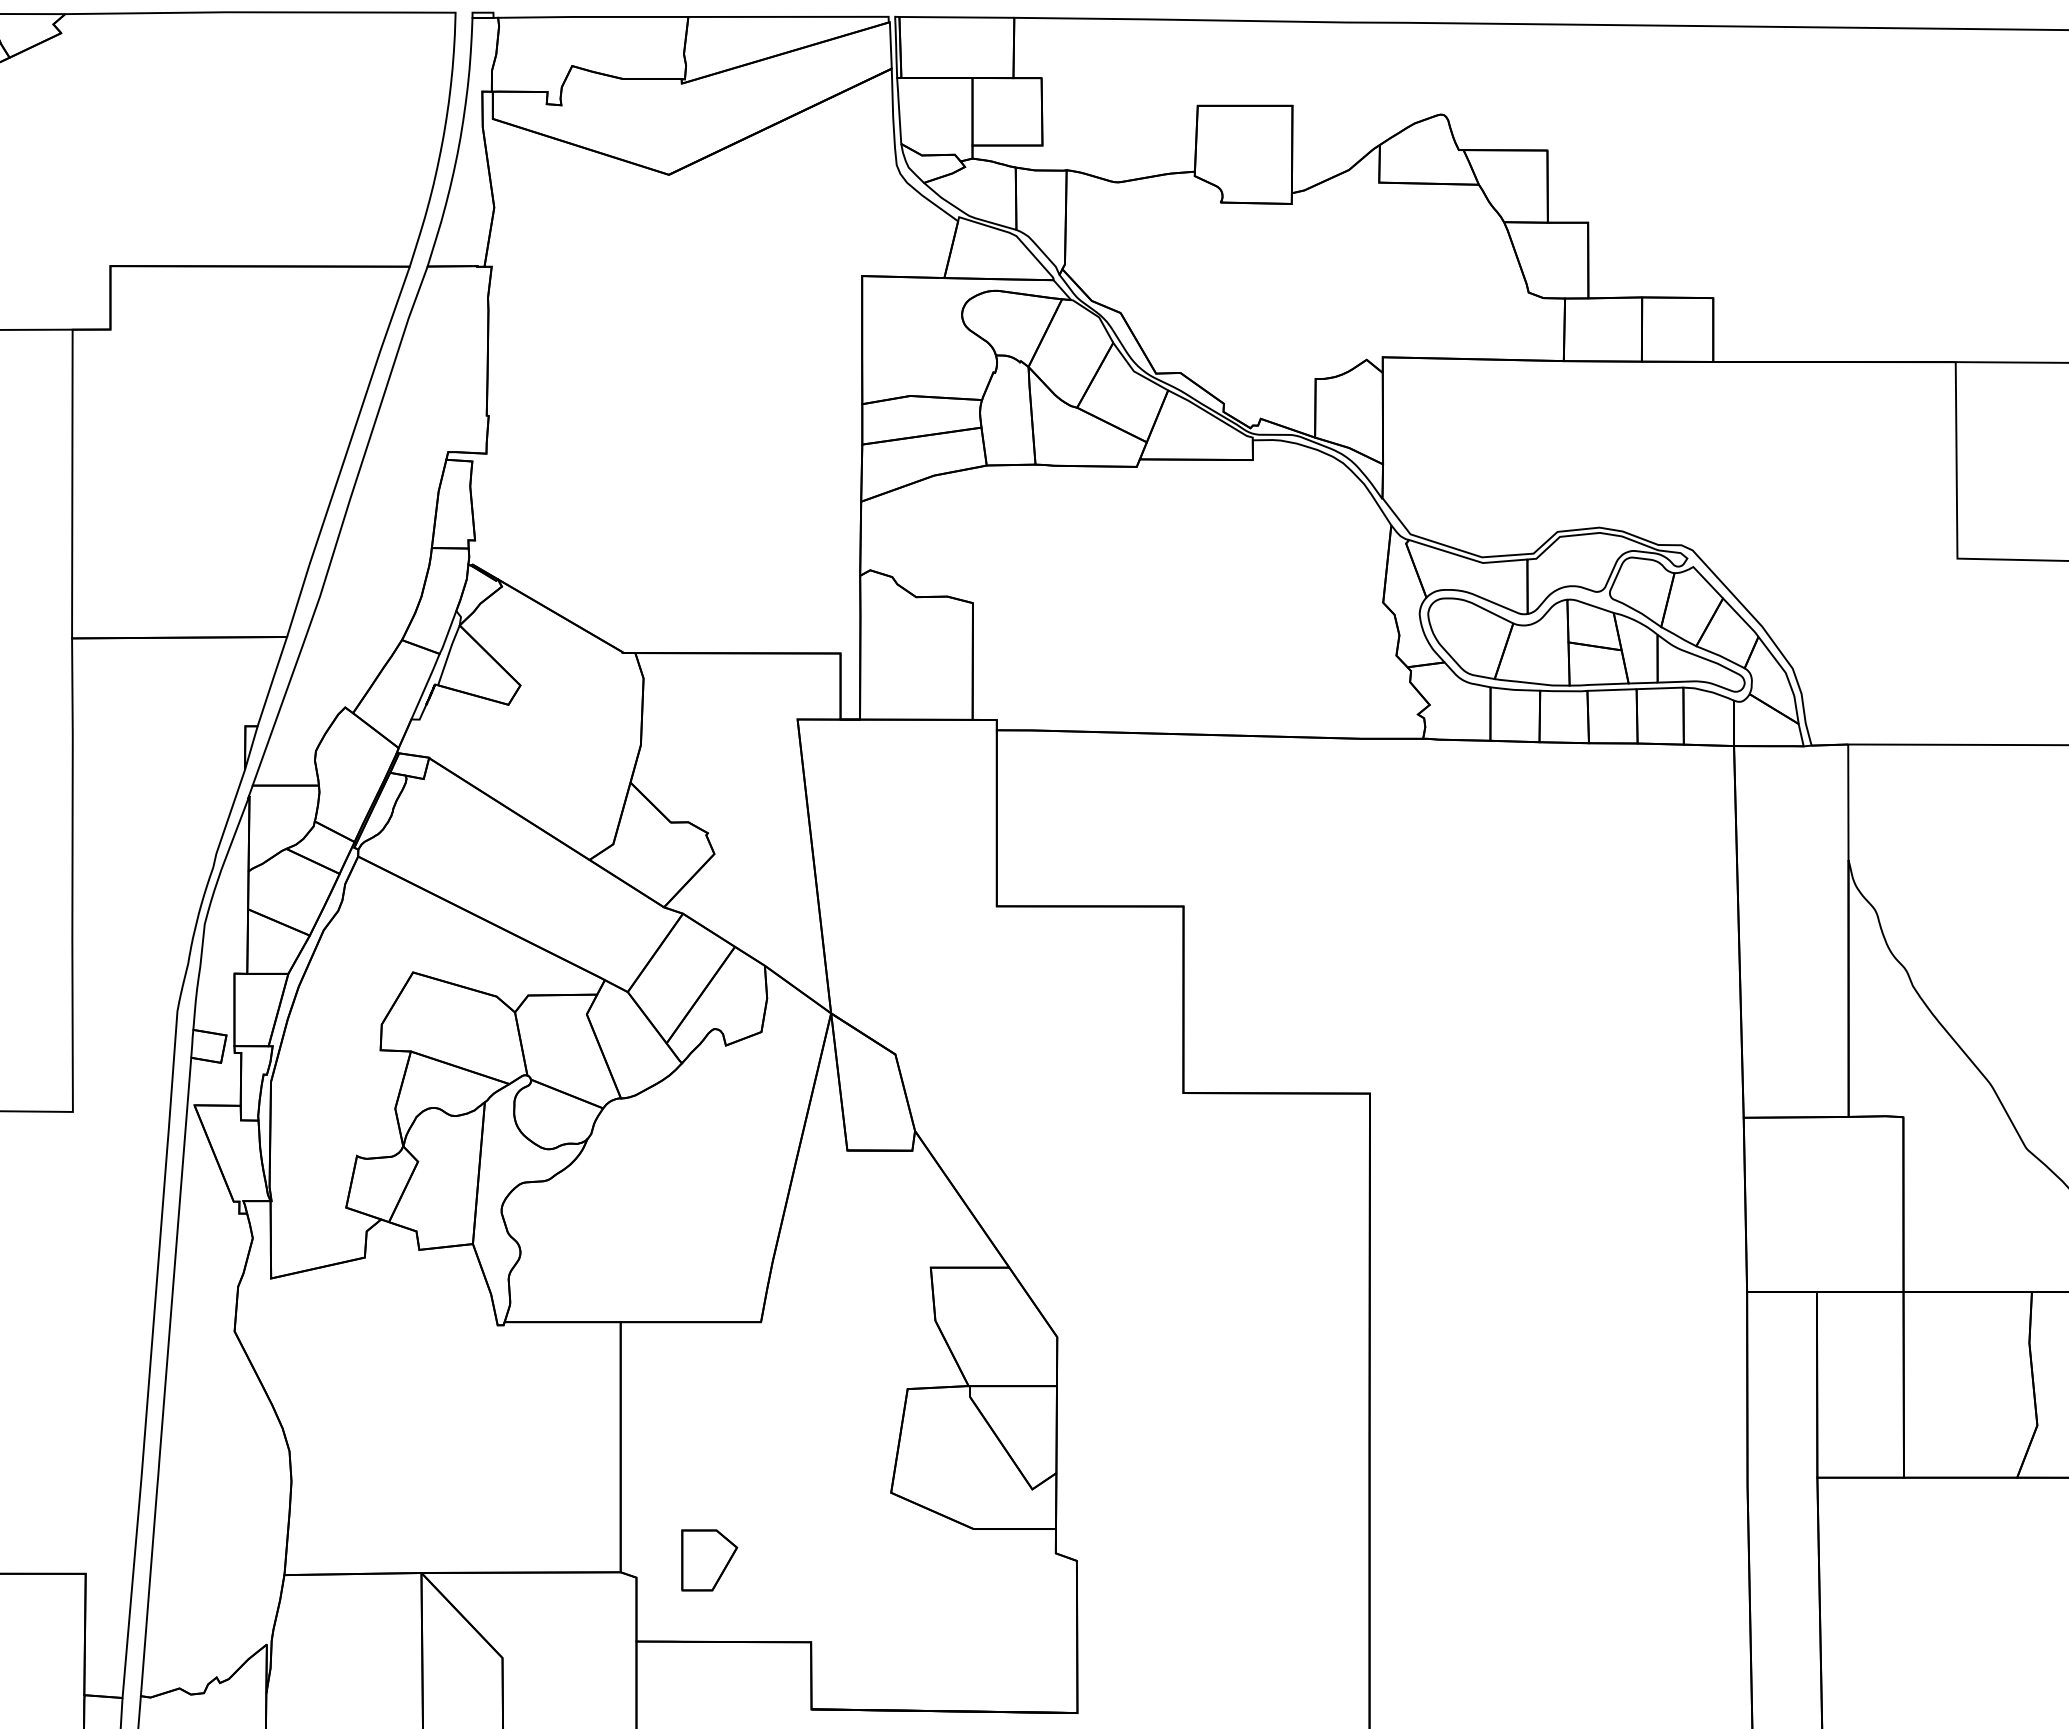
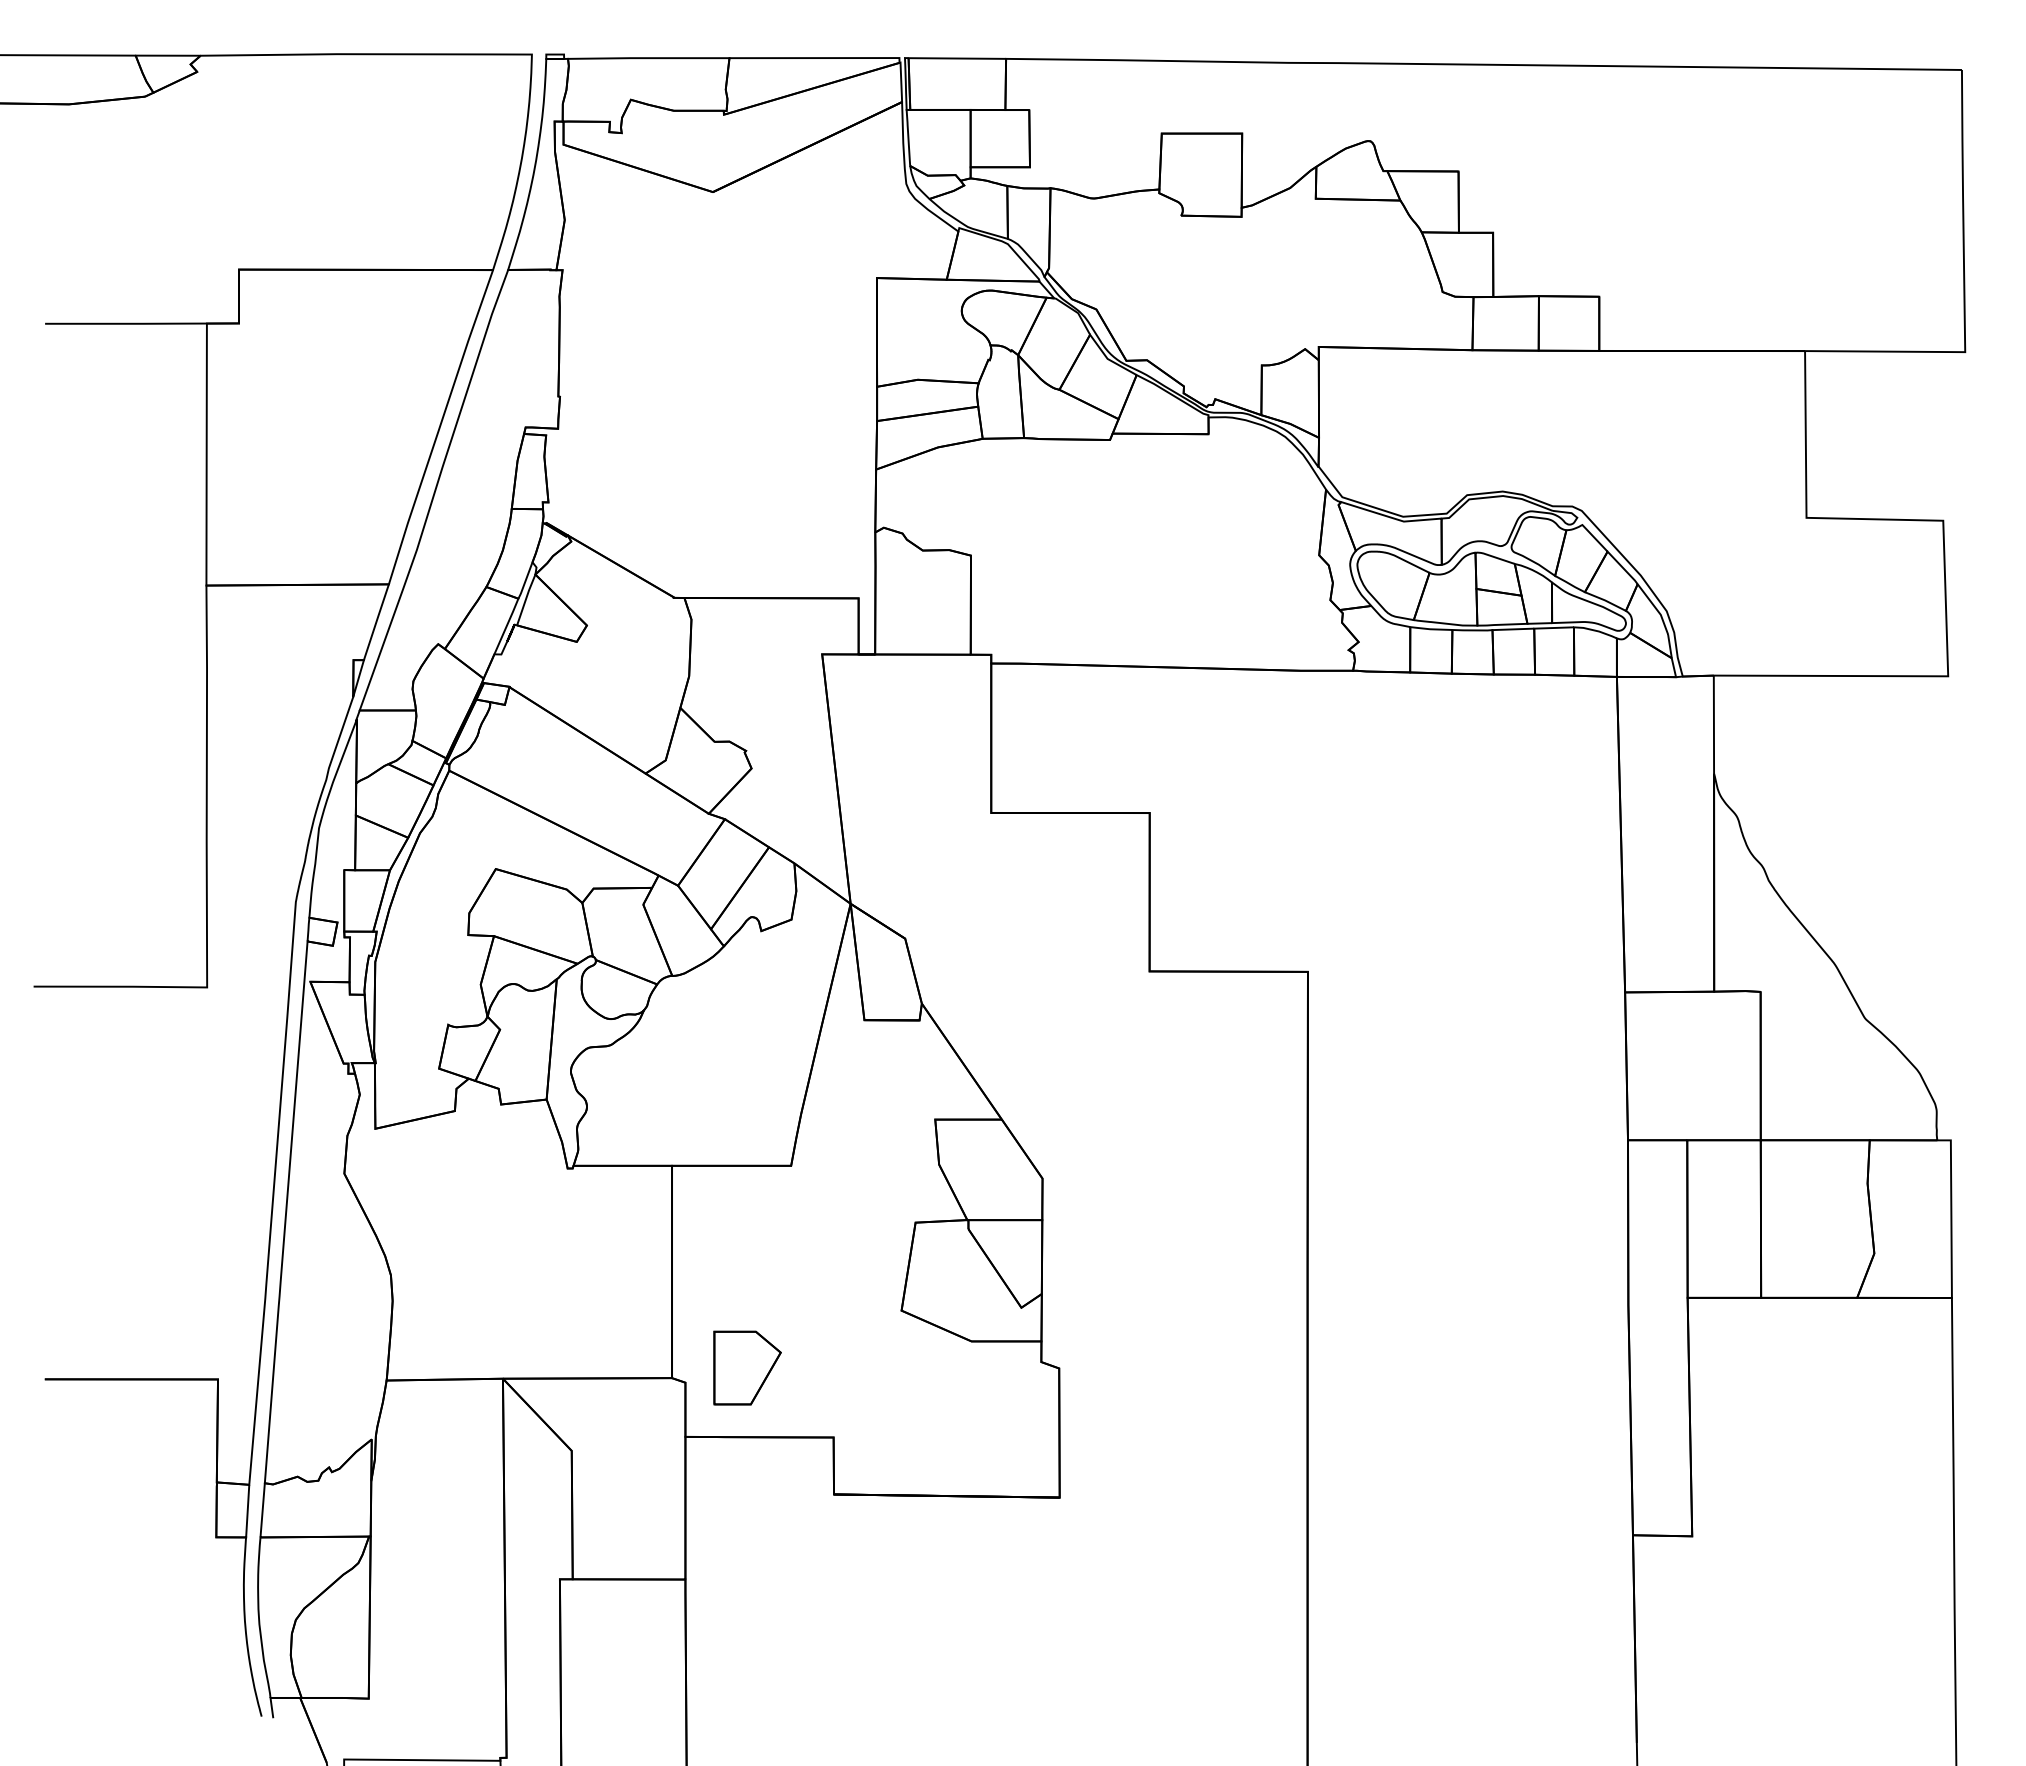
part: (709, 1559) -> (747, 1367), size x1.43

